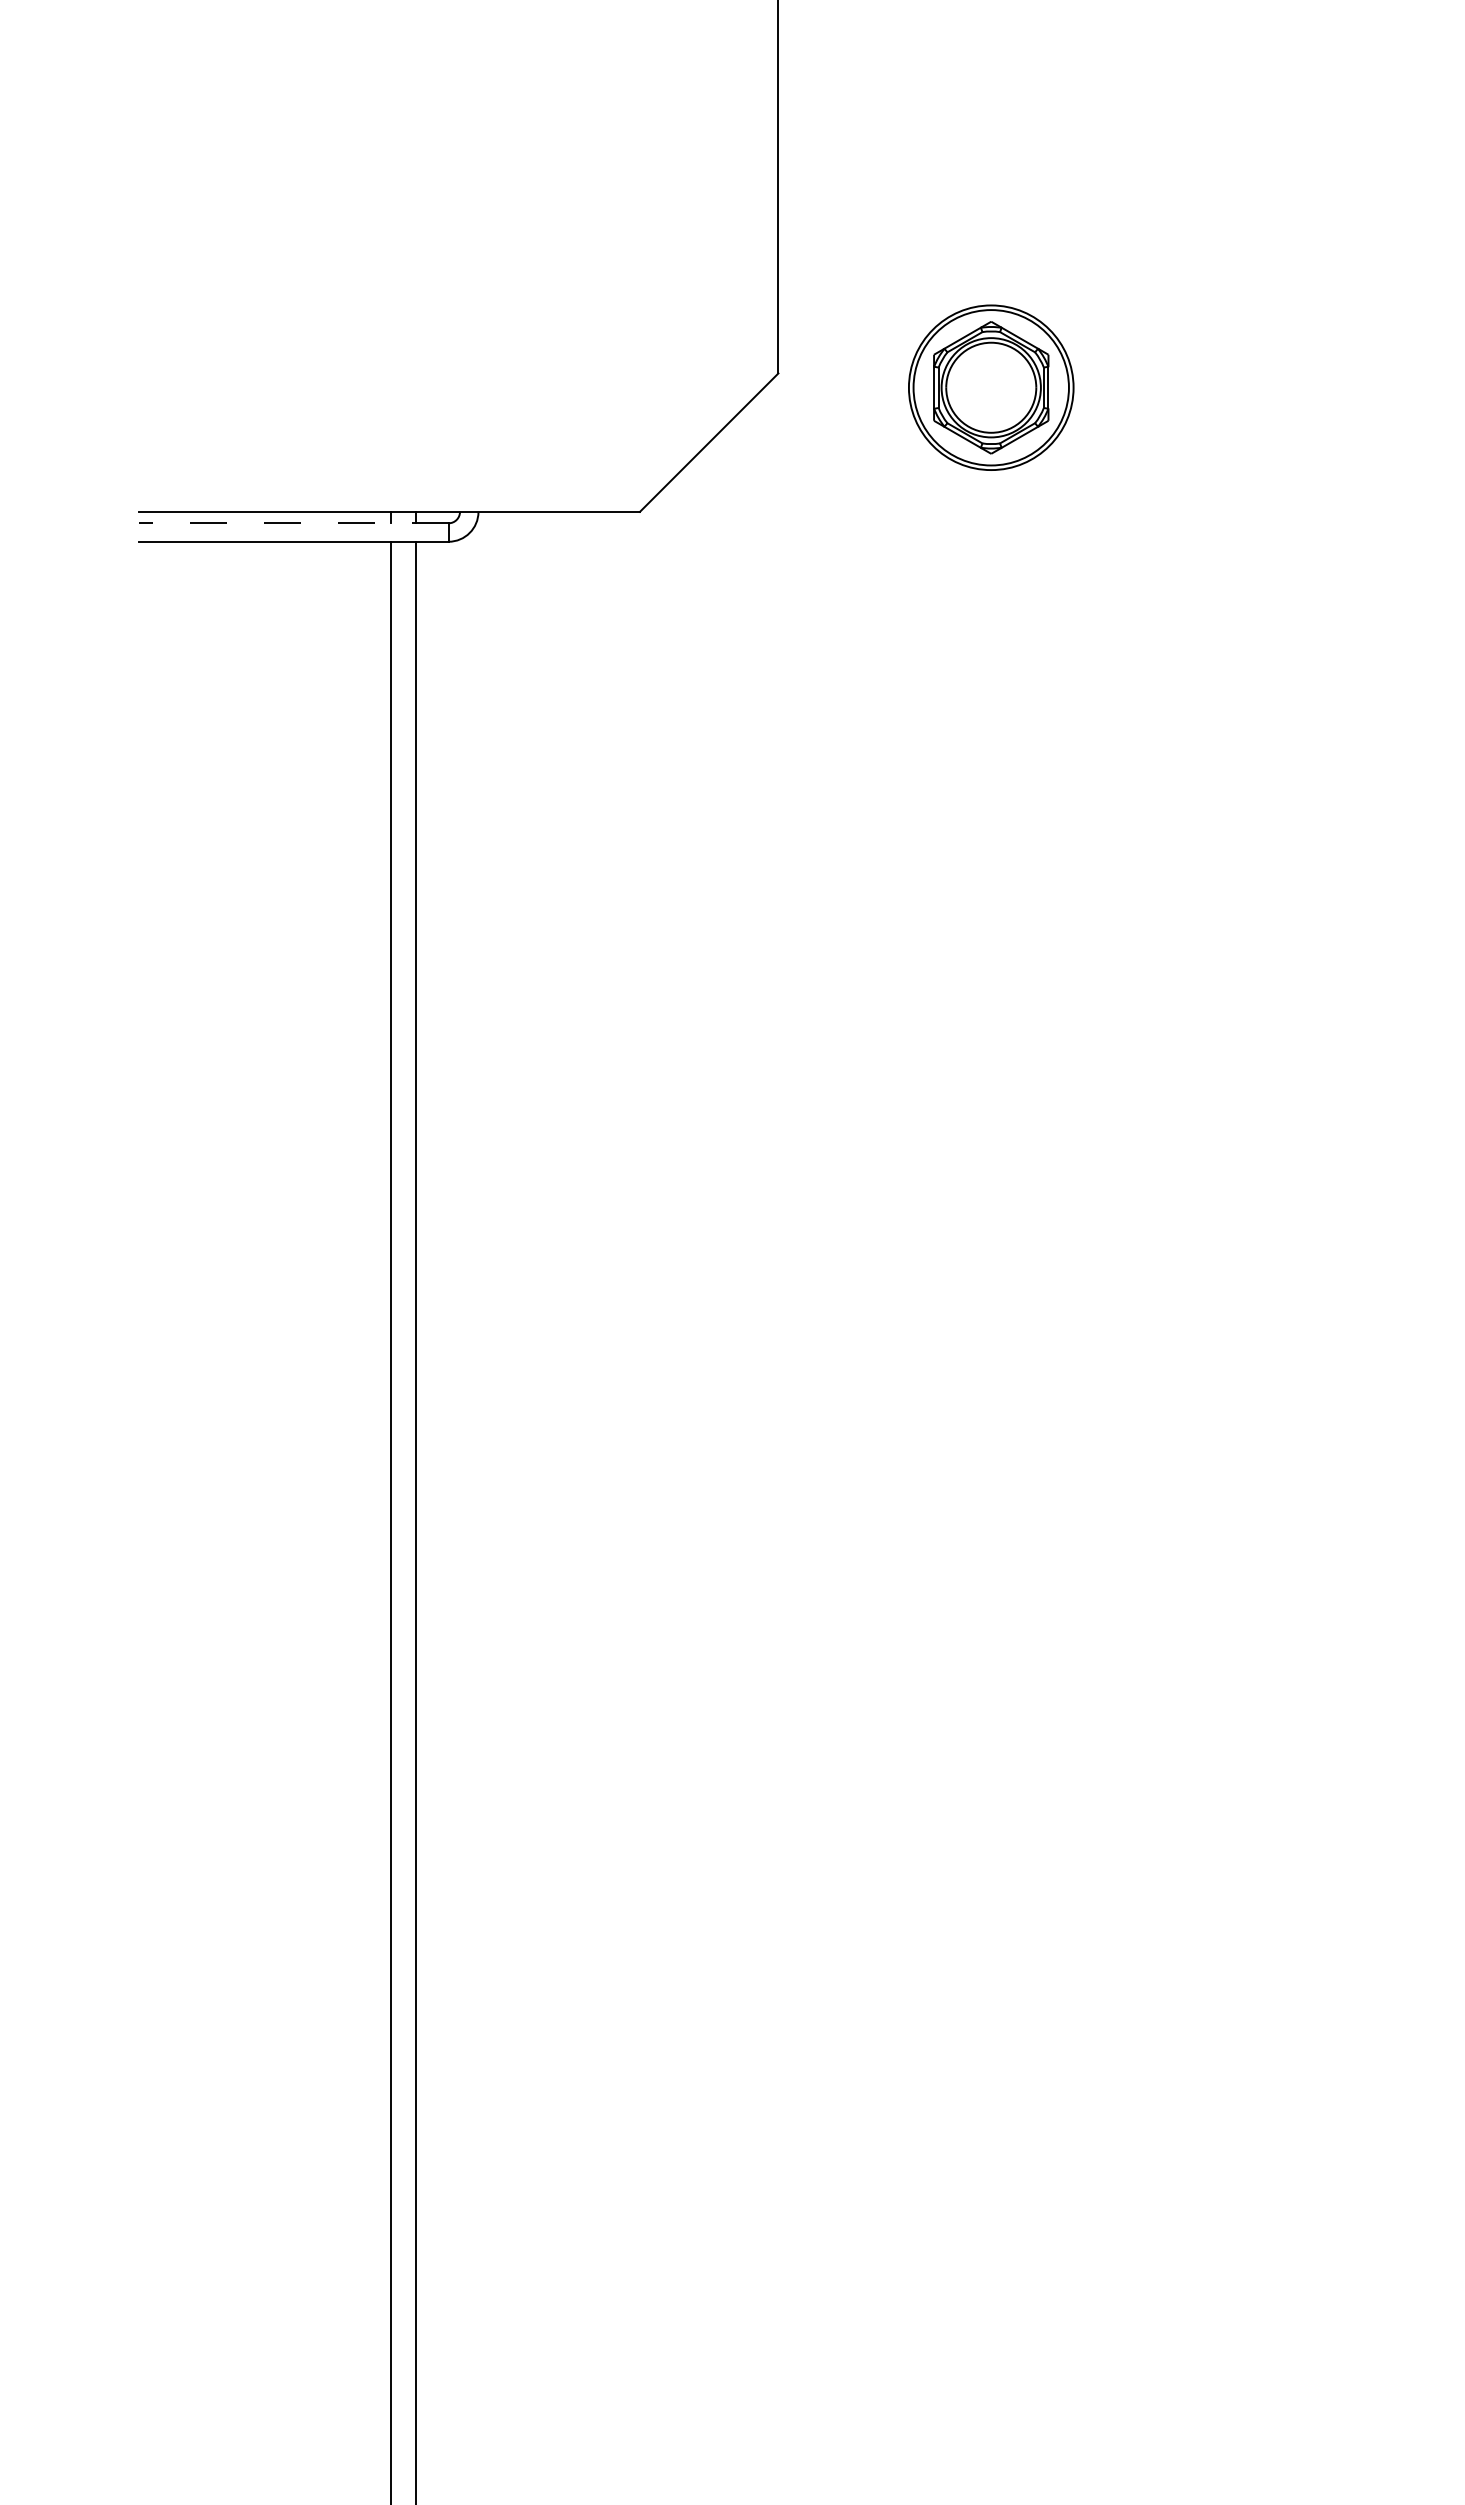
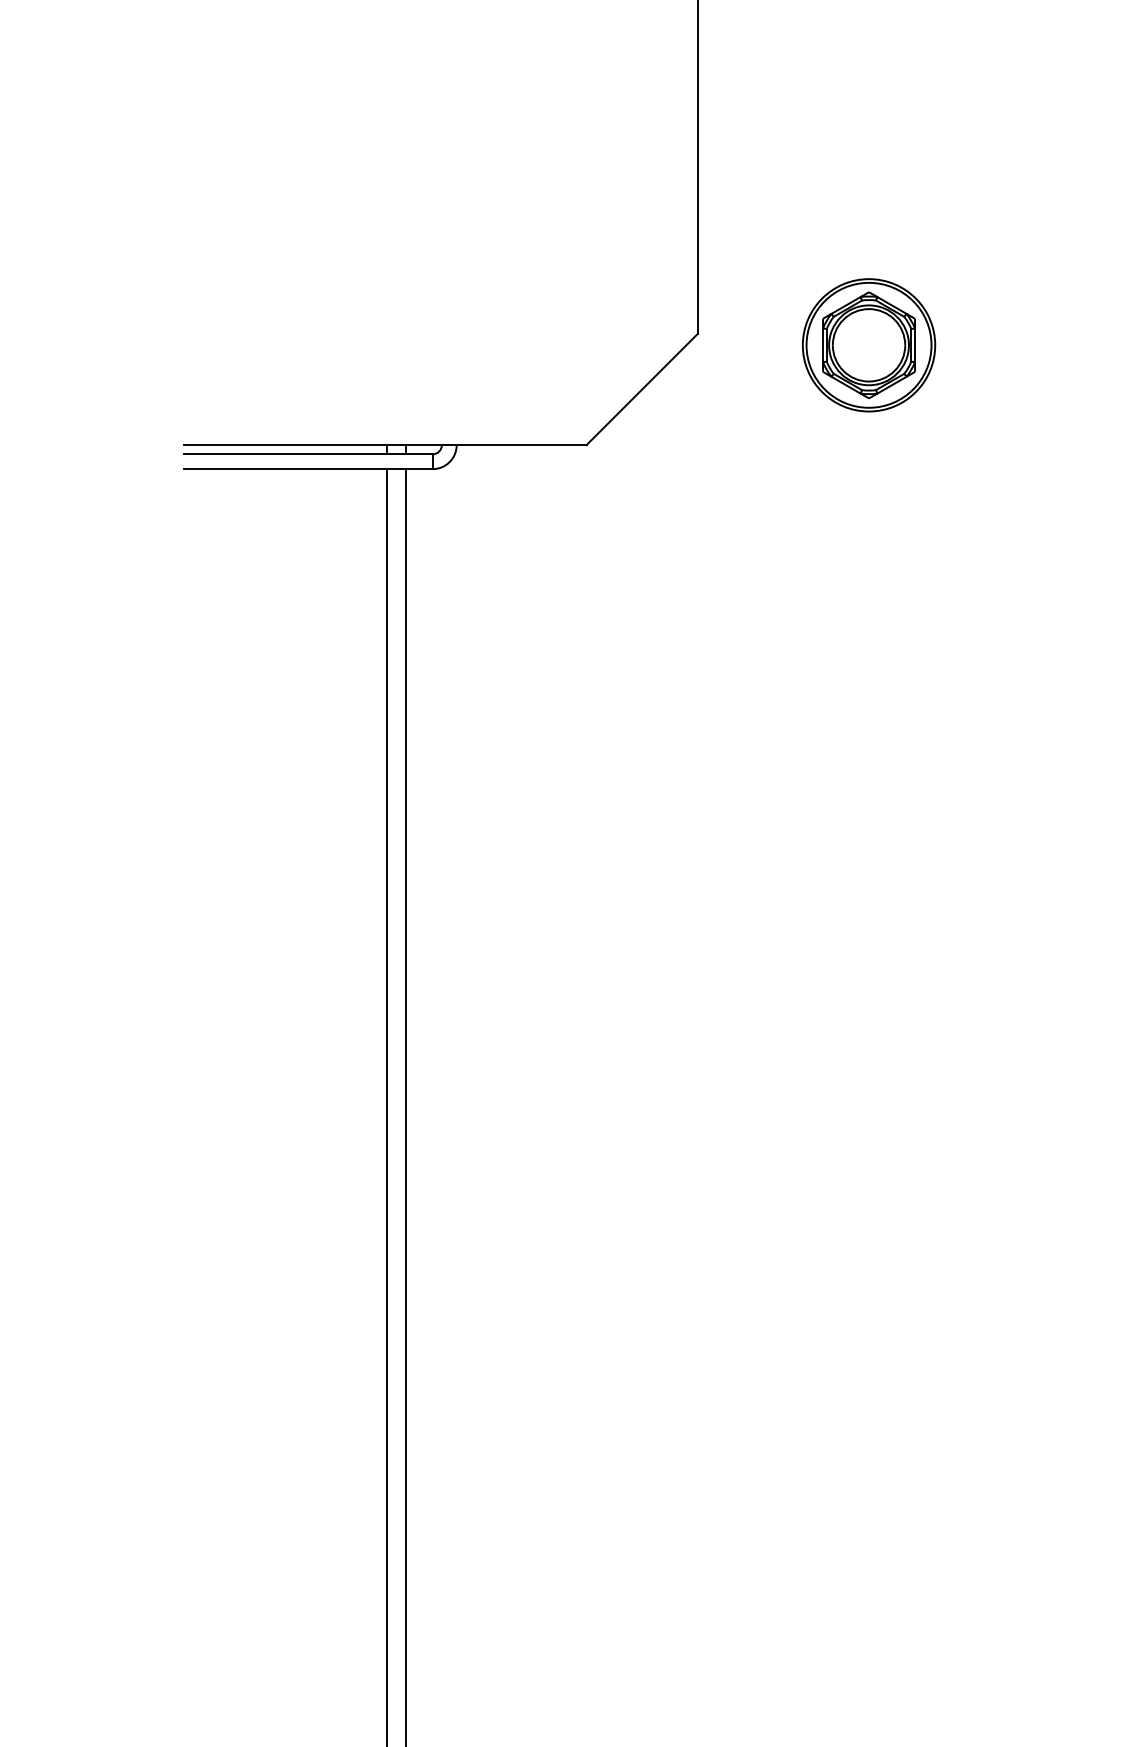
line: (293, 523) -> (307, 454), dashed -> solid

